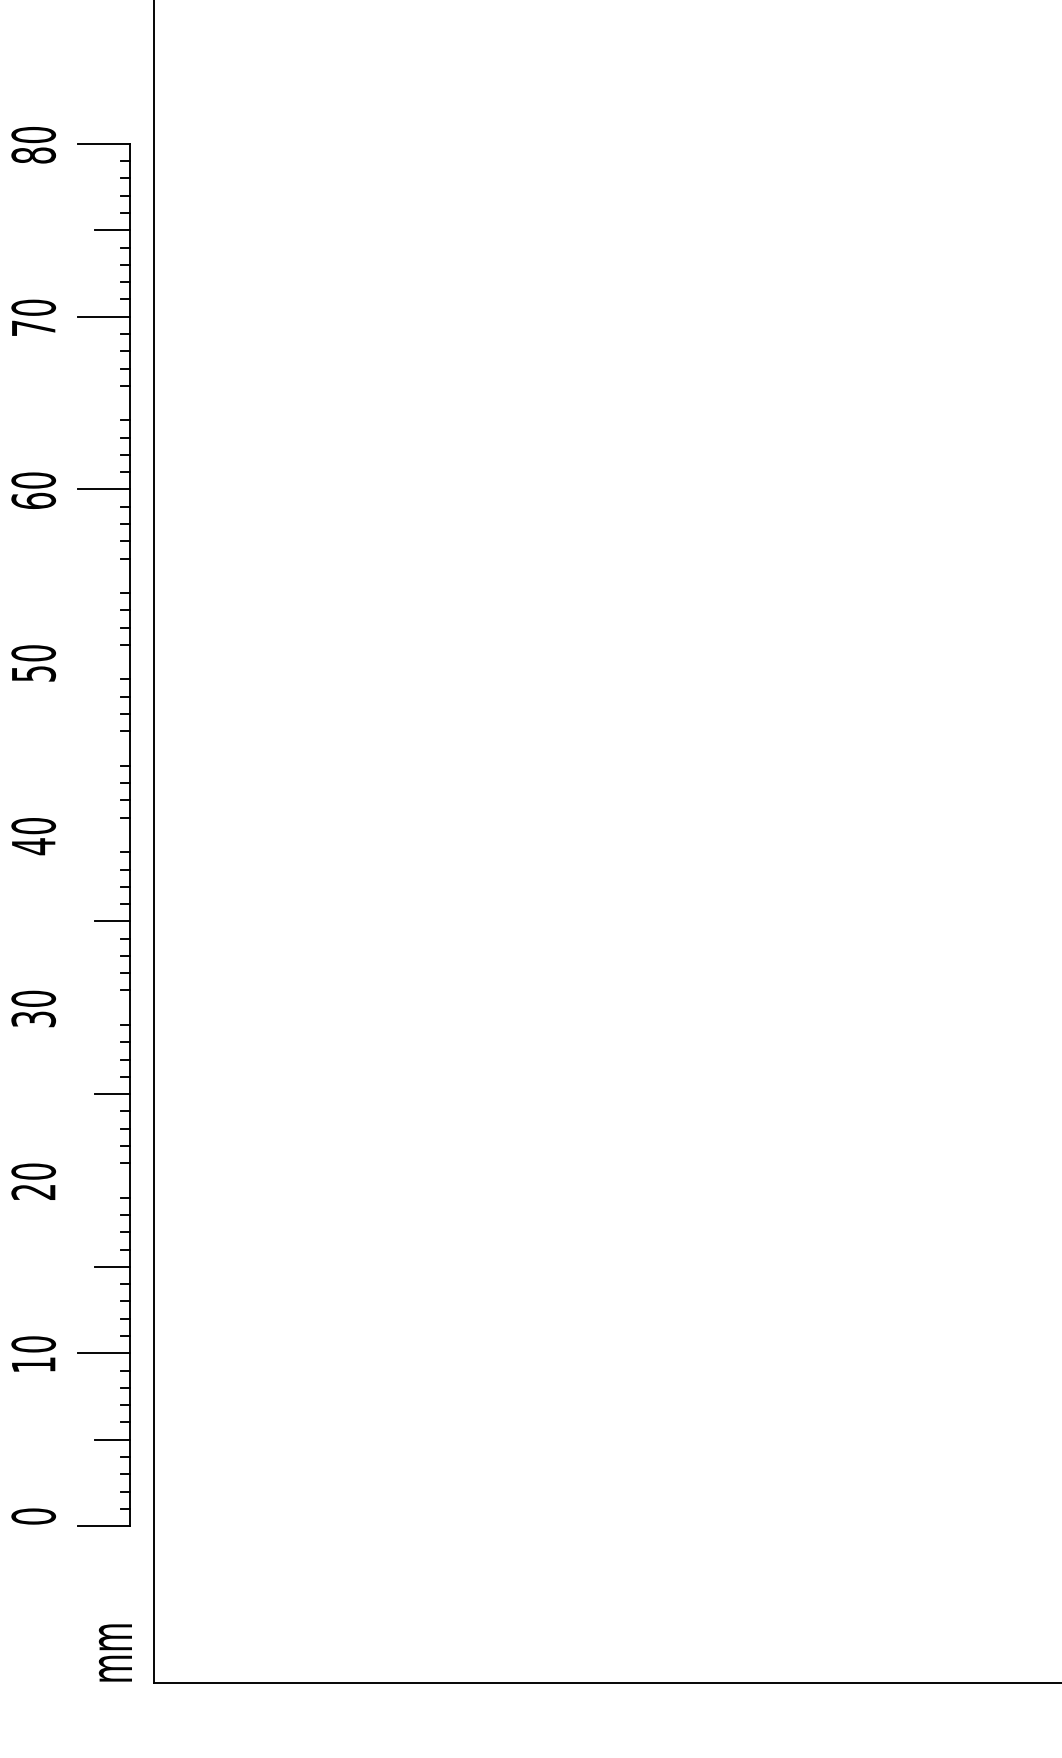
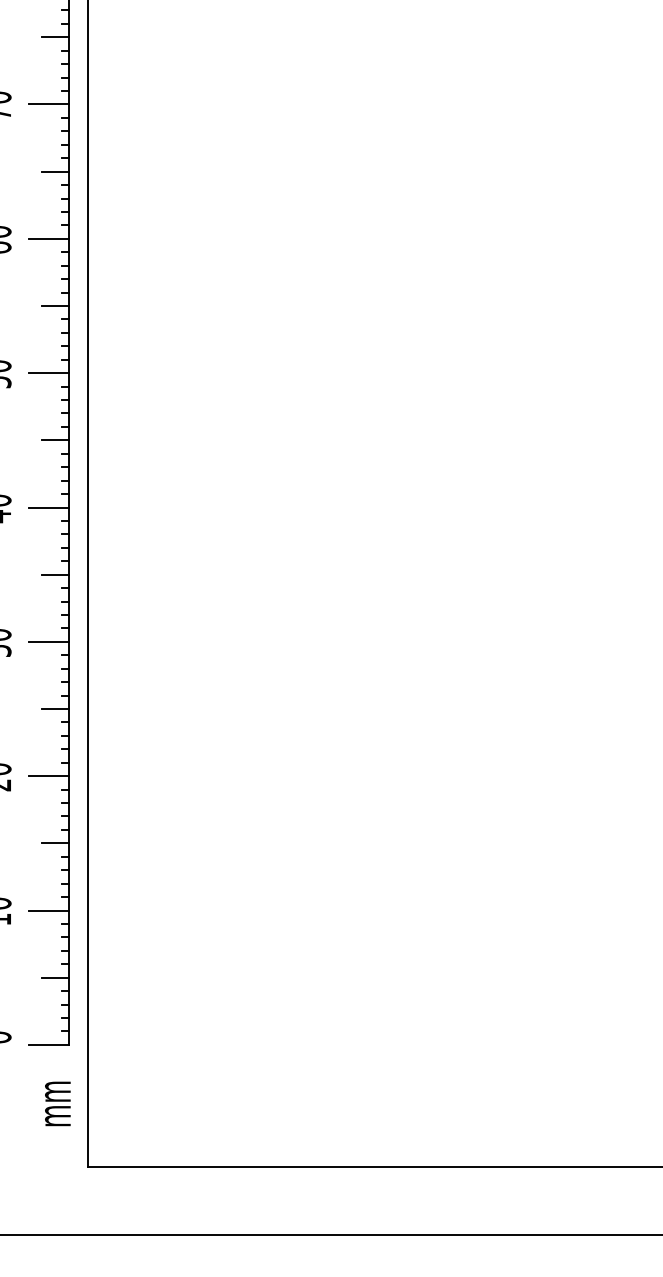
line: (112, 403) -> (55, 171), added
line: (112, 575) -> (55, 305), added
line: (103, 662) -> (48, 373), added
line: (112, 748) -> (55, 440), added
line: (103, 834) -> (48, 507), added
line: (103, 1007) -> (48, 641), added
line: (103, 1180) -> (48, 776), added
text: (114, 1652) -> (57, 1103), moved

